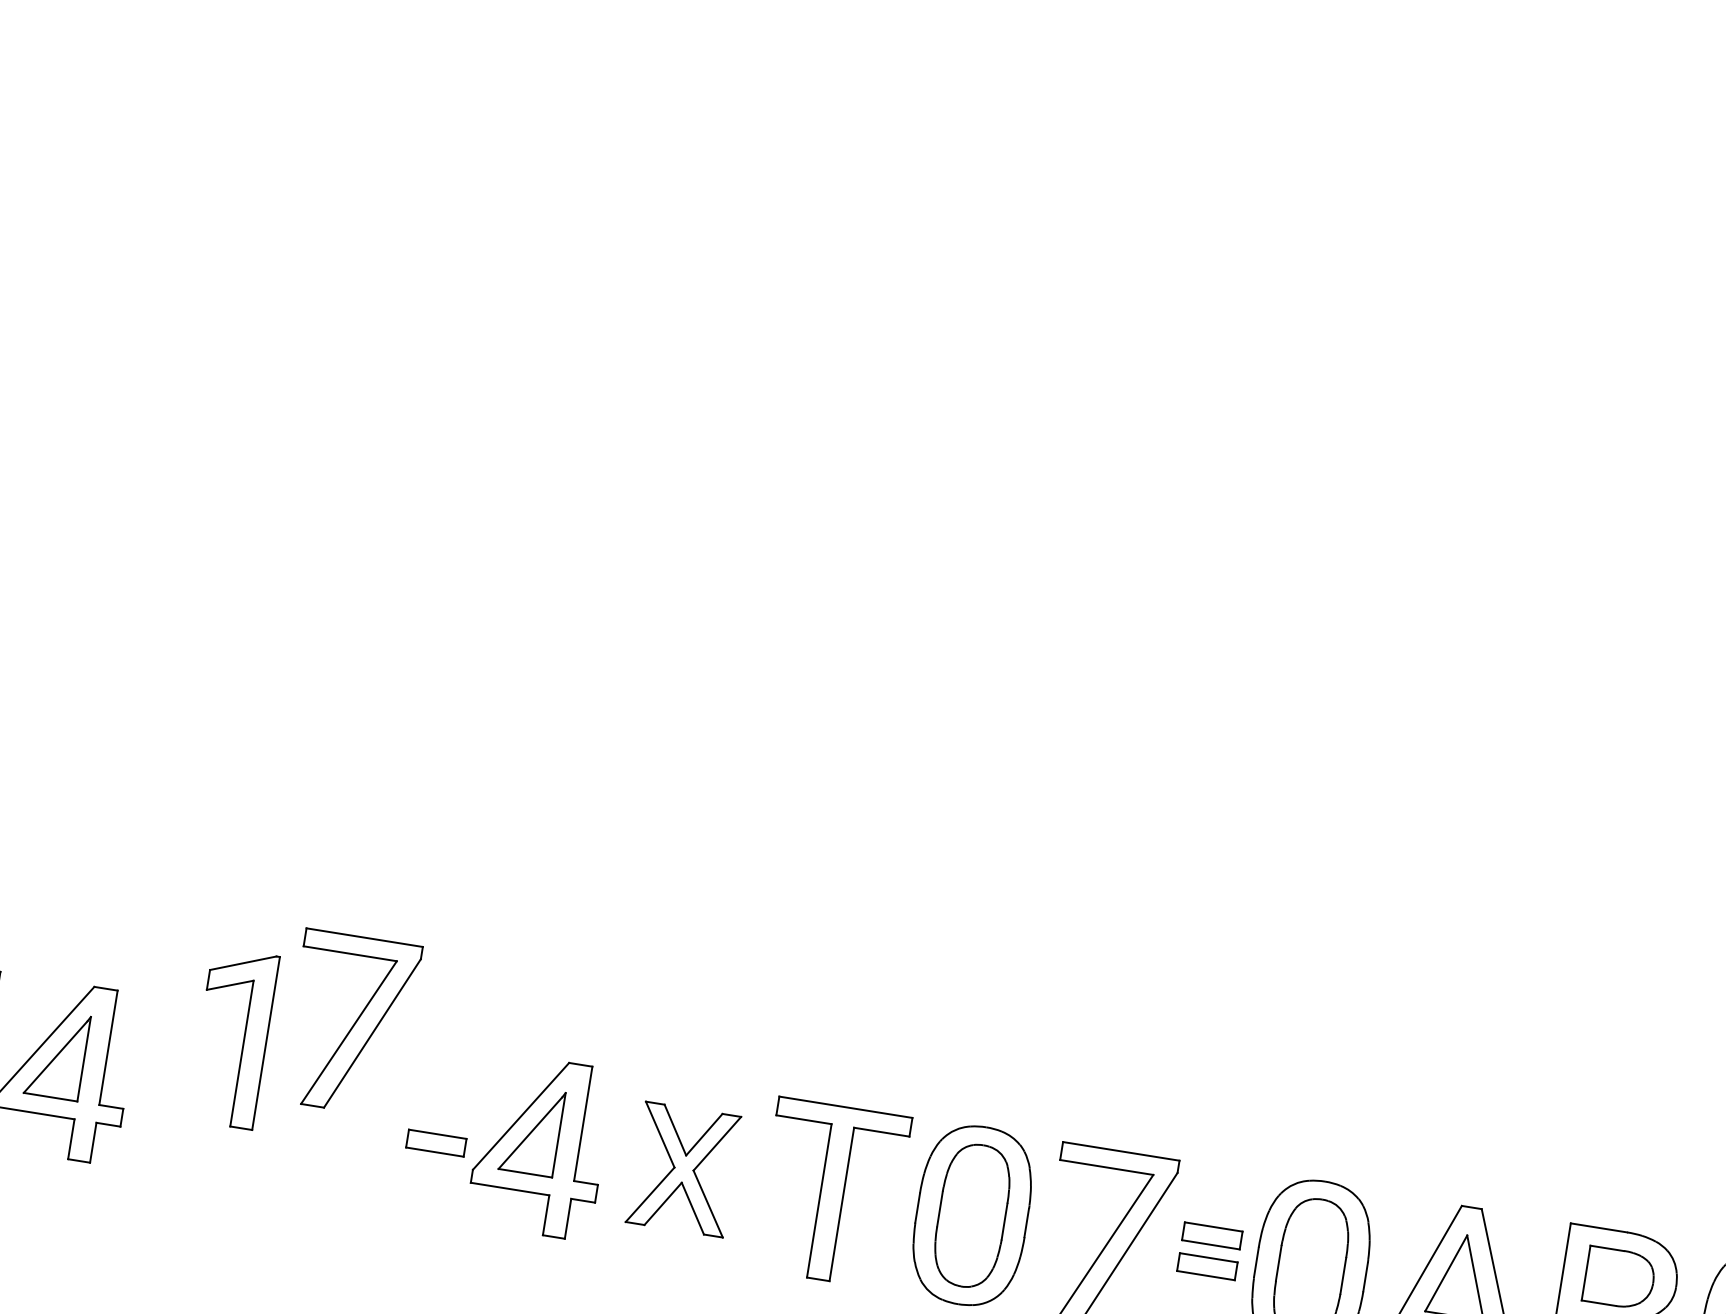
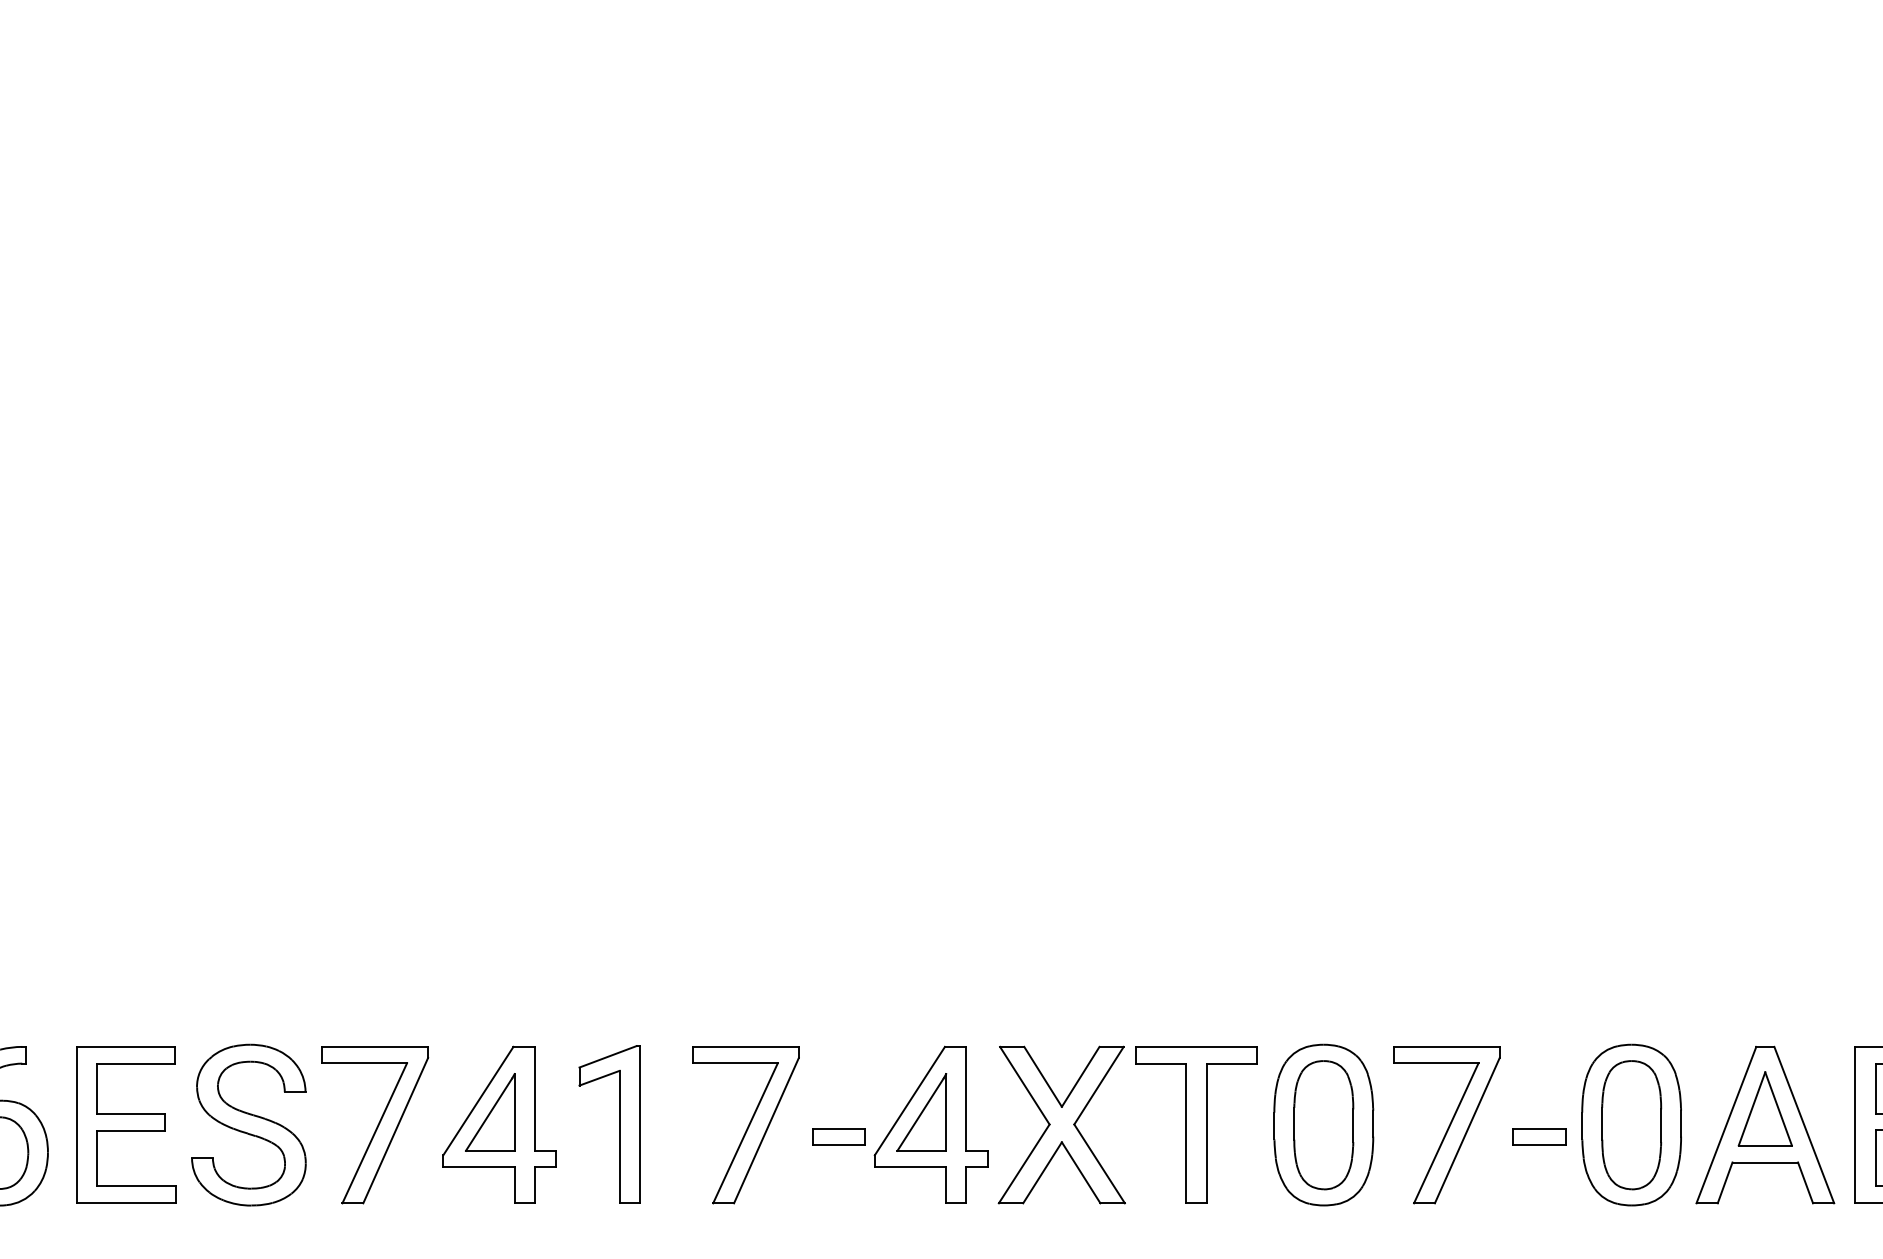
part: (350, 1024) -> (745, 1125), moved
part: (243, 1039) -> (619, 1124), moved
part: (683, 1168) -> (1061, 1124), size x1.43
part: (1212, 1235) -> (1539, 1108), removed

